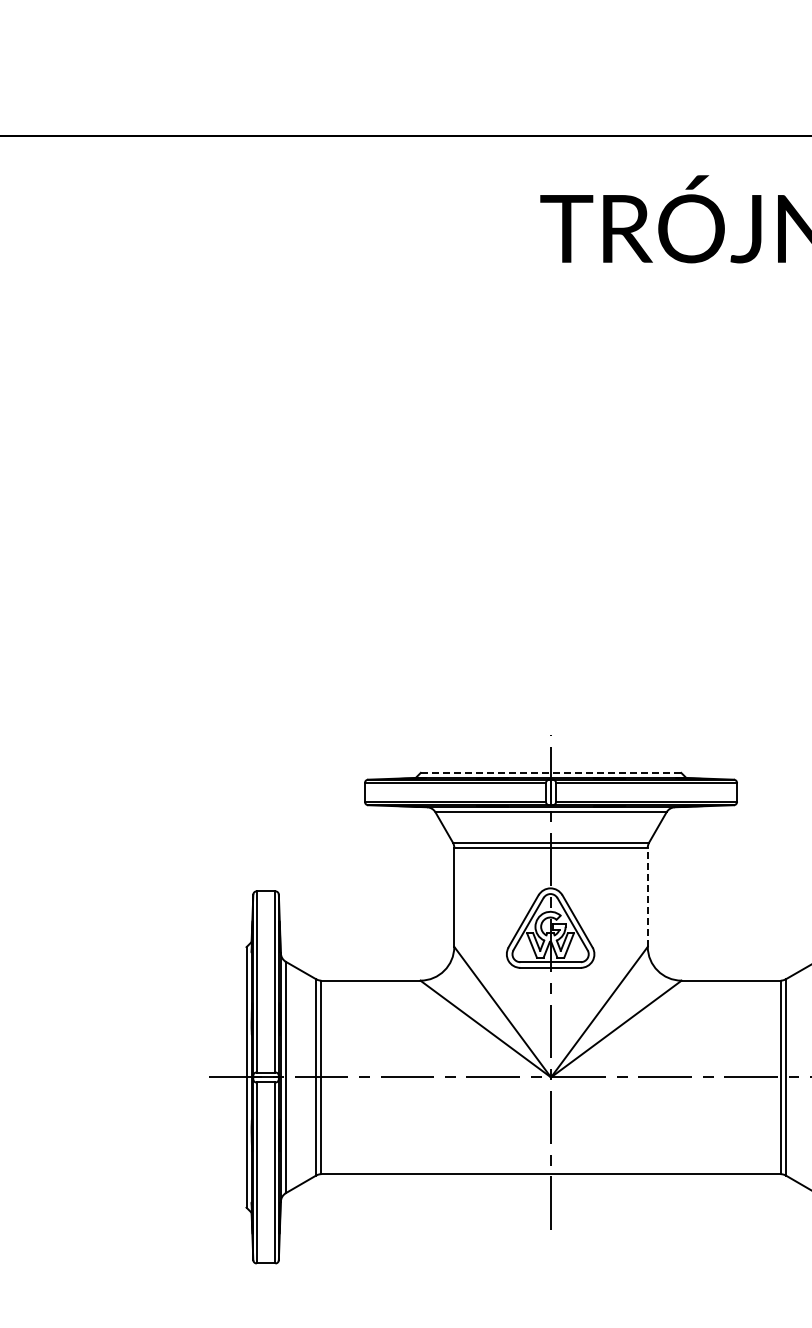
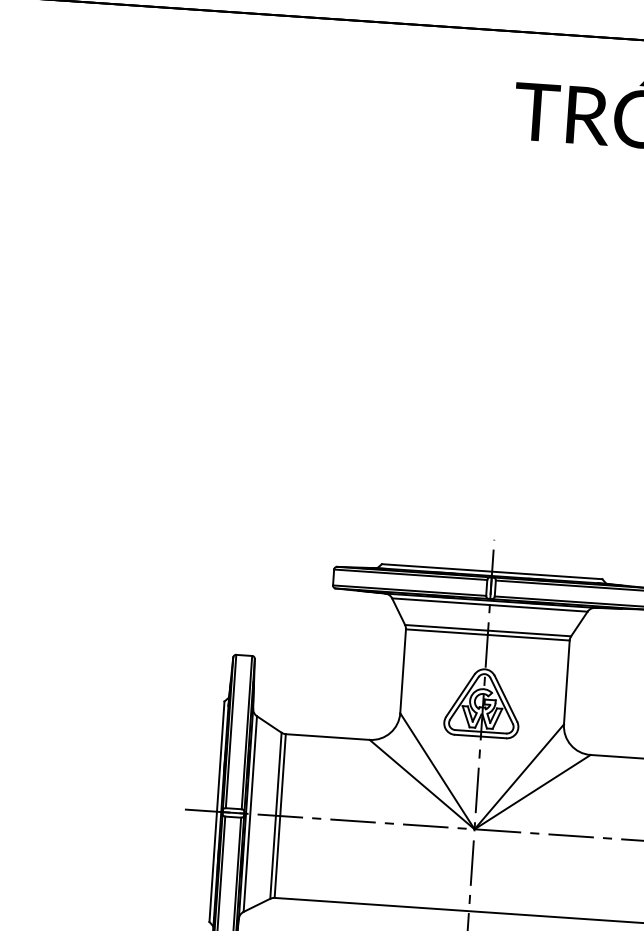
line: (550, 772) -> (491, 571), dashed -> solid
line: (647, 897) -> (566, 682), dashed -> solid

